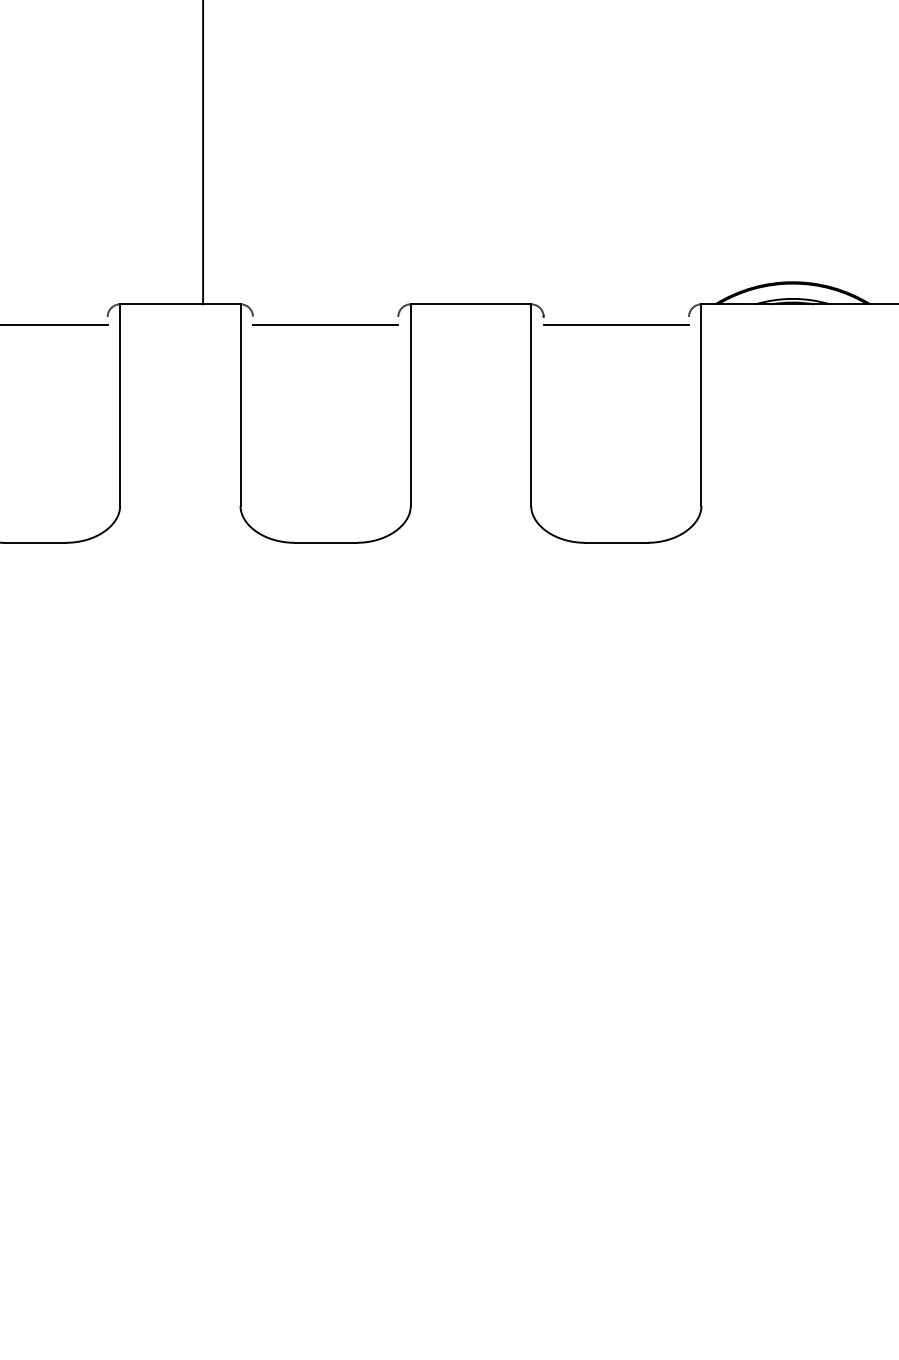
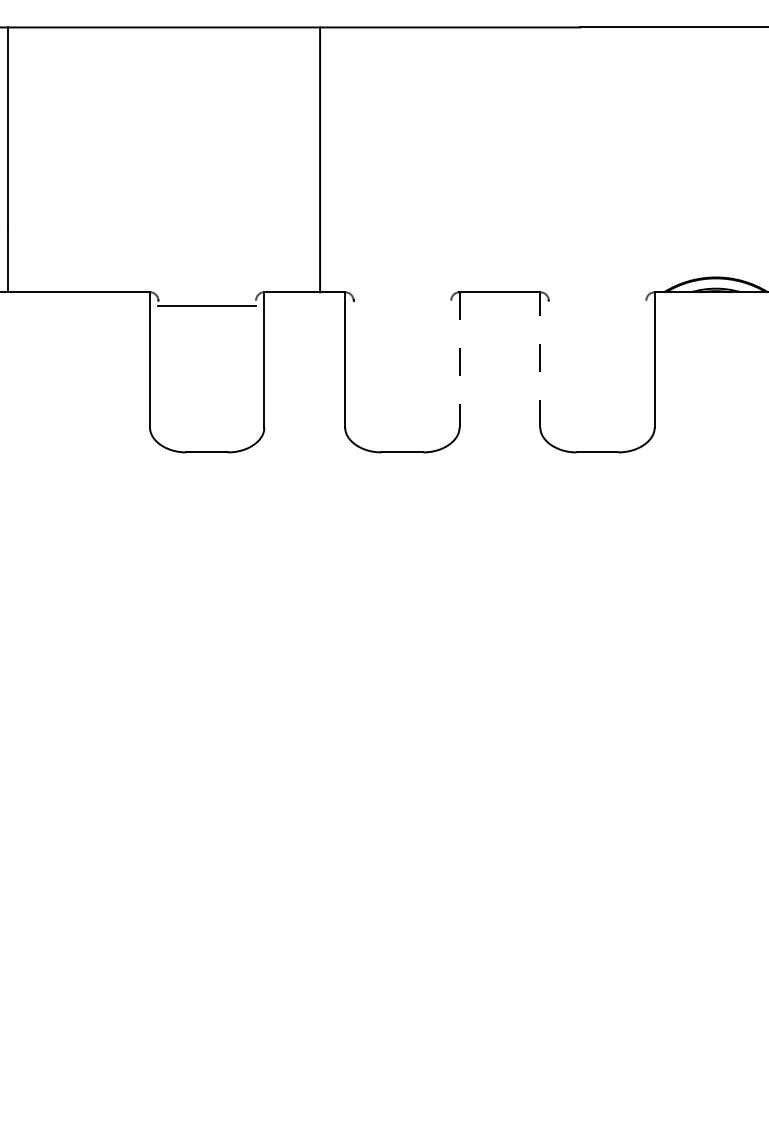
line: (325, 325) -> (402, 306), removed
line: (616, 325) -> (597, 306), removed
line: (410, 405) -> (459, 360), solid -> dashed
line: (531, 405) -> (540, 360), solid -> dashed

